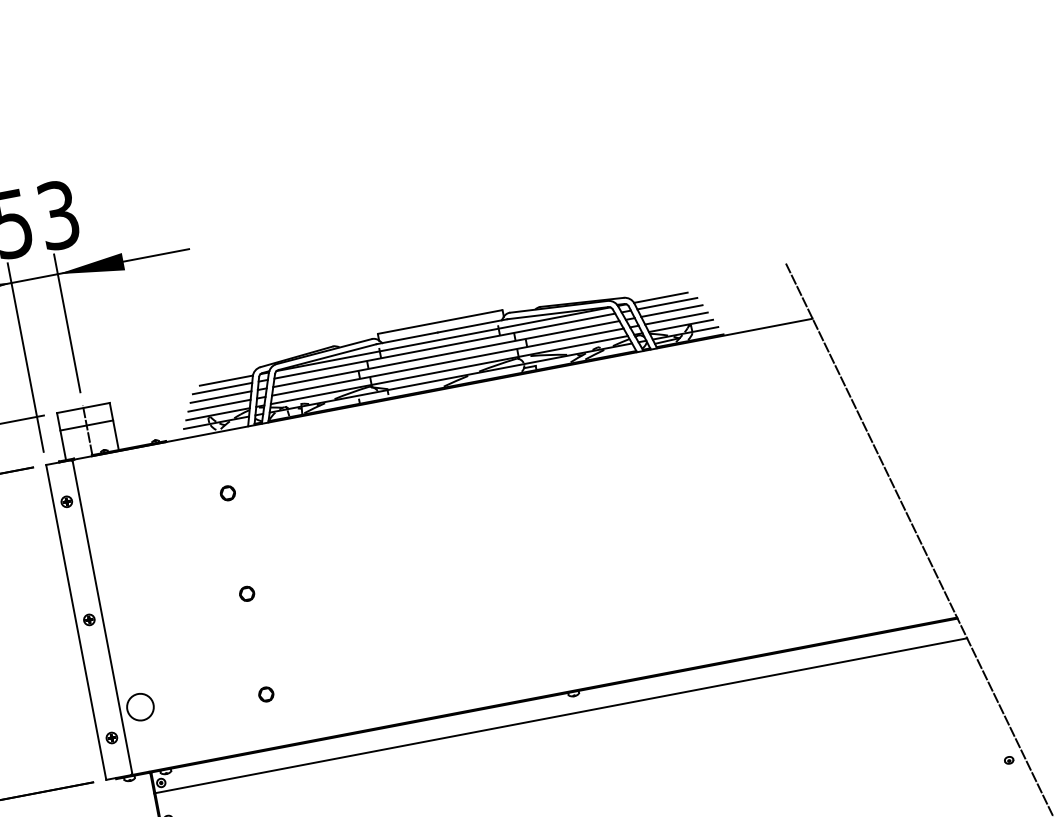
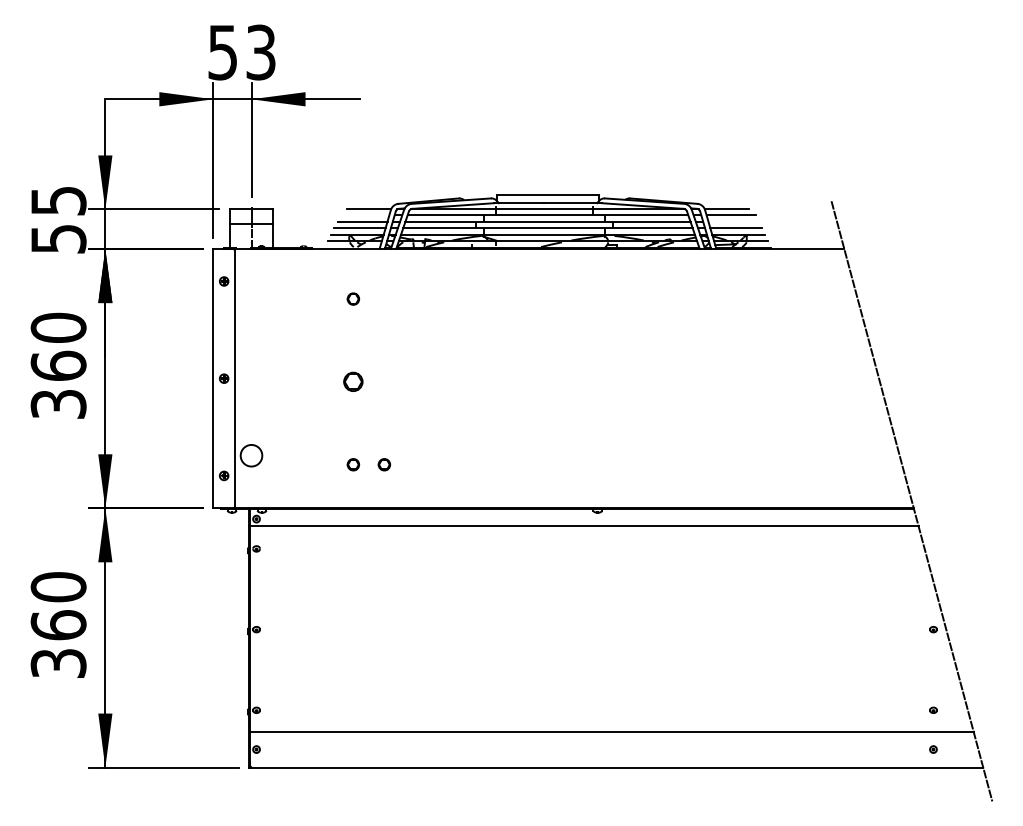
line: (671, 310) -> (733, 221), removed
line: (222, 389) -> (364, 215), removed
part: (247, 593) -> (353, 381), size x1.6
part: (304, 686) -> (384, 464), added

